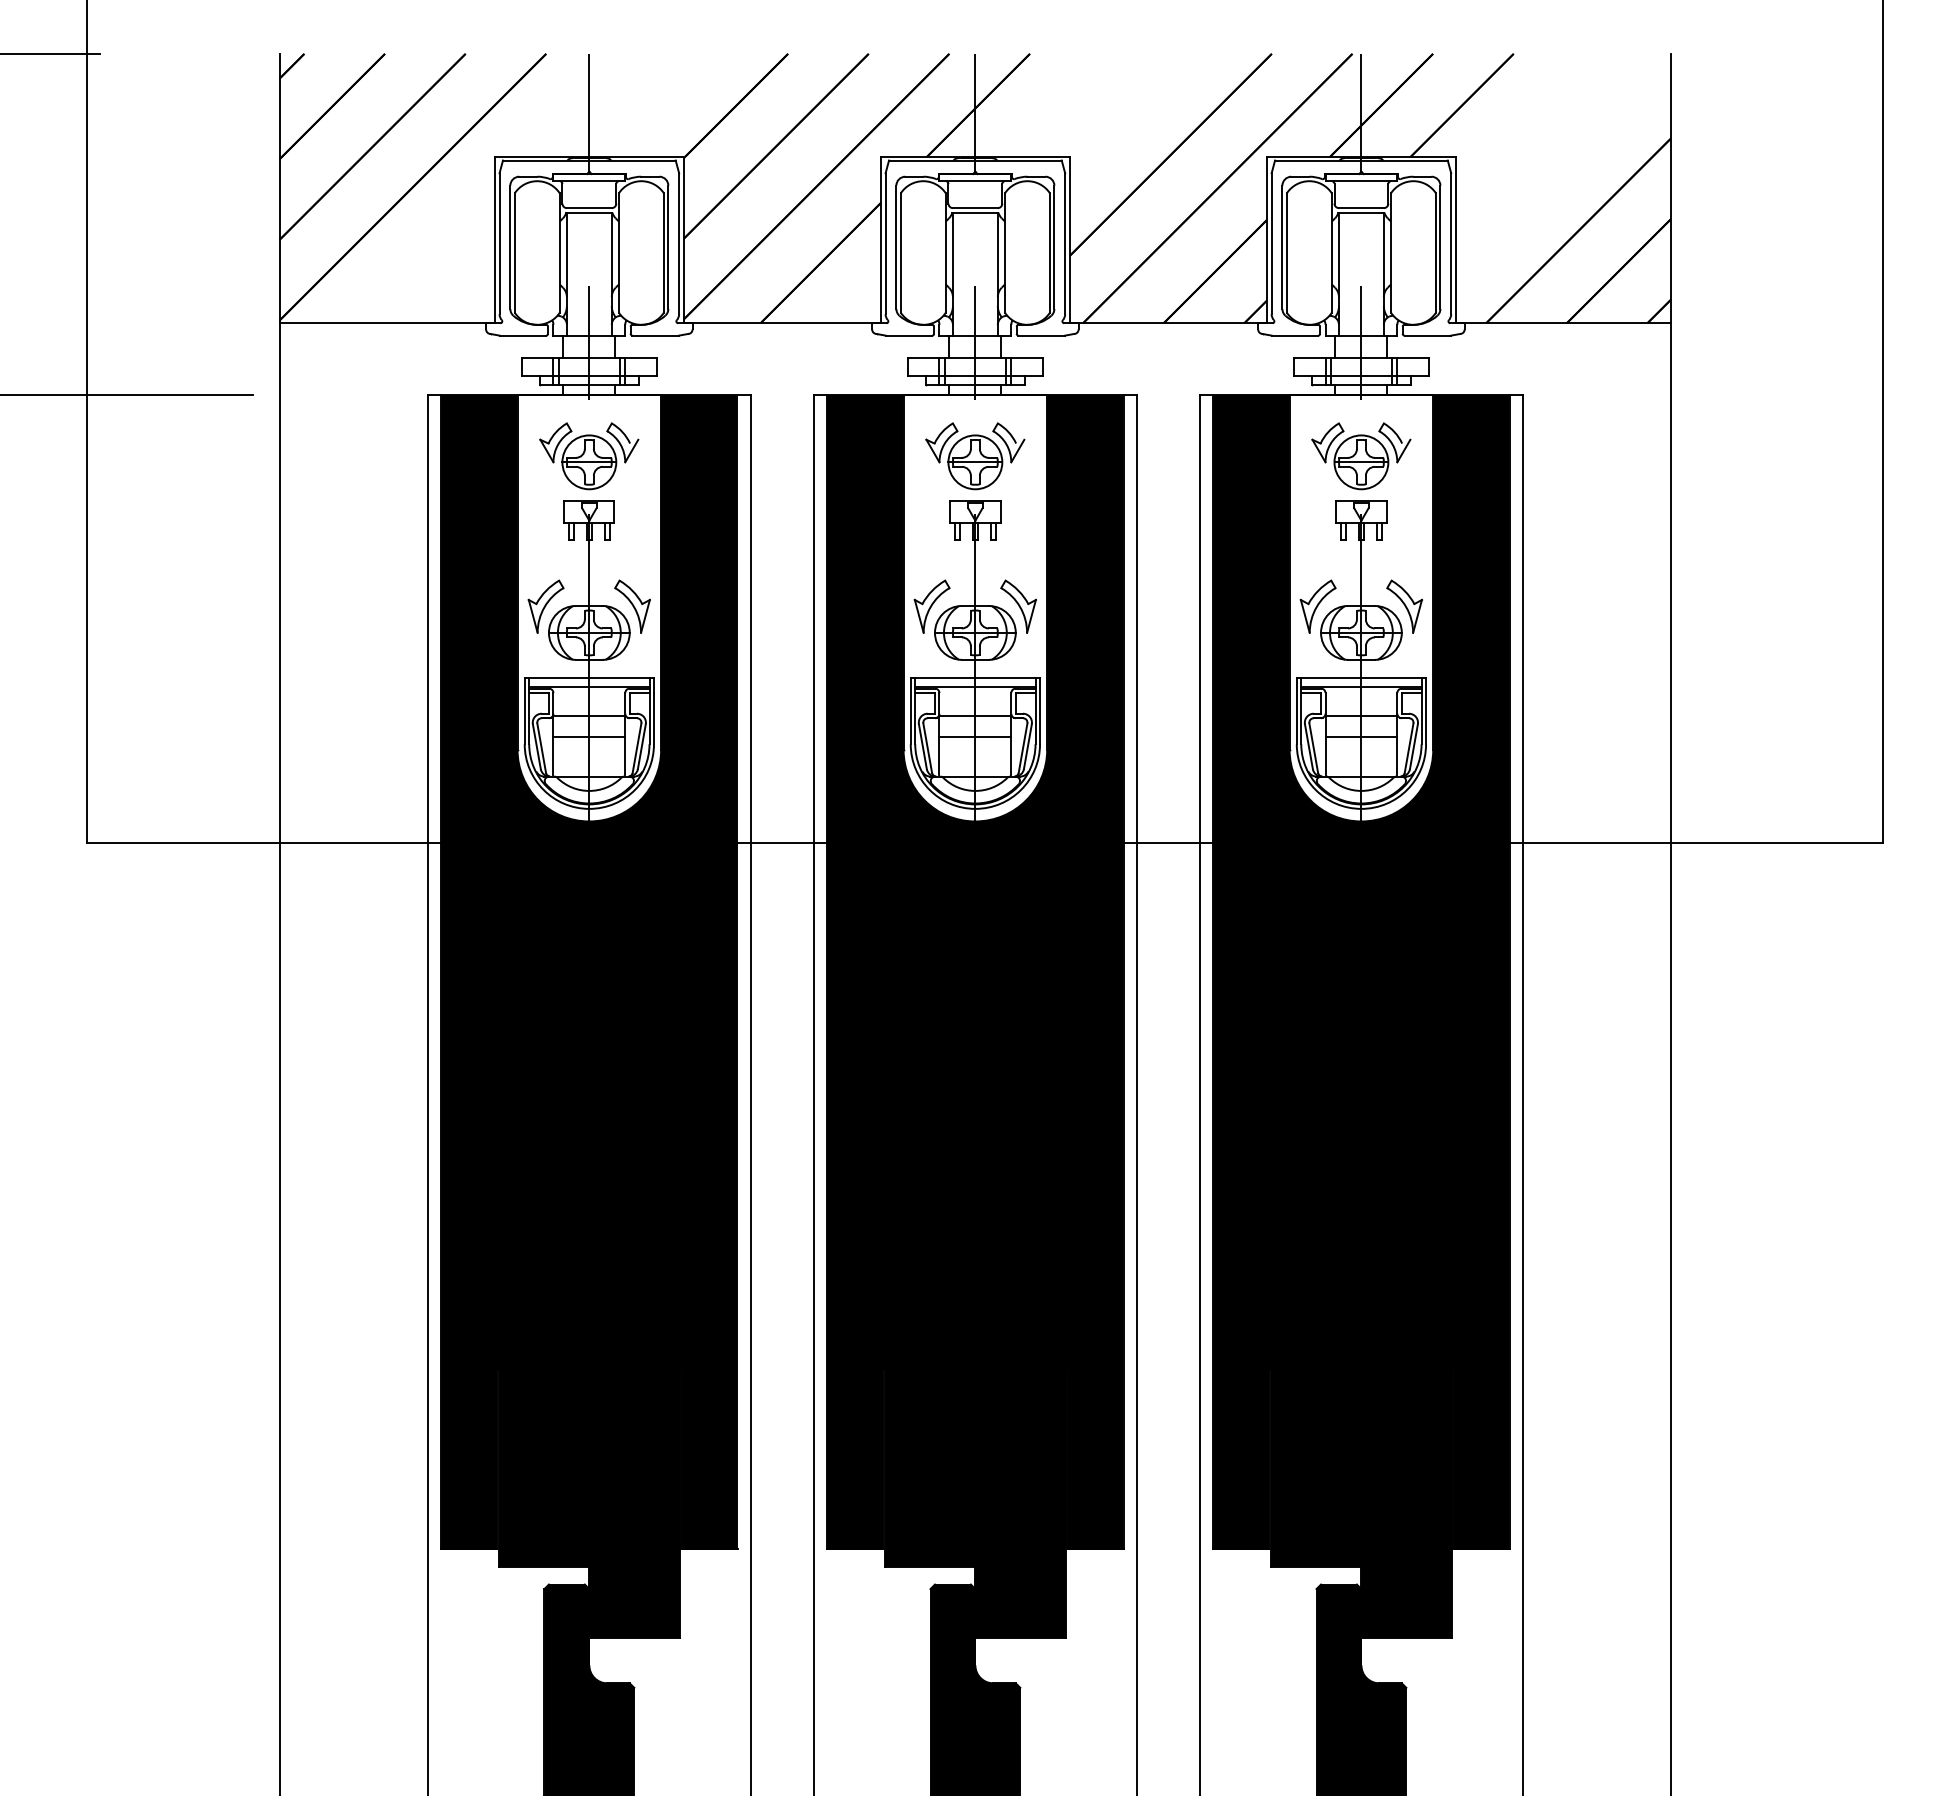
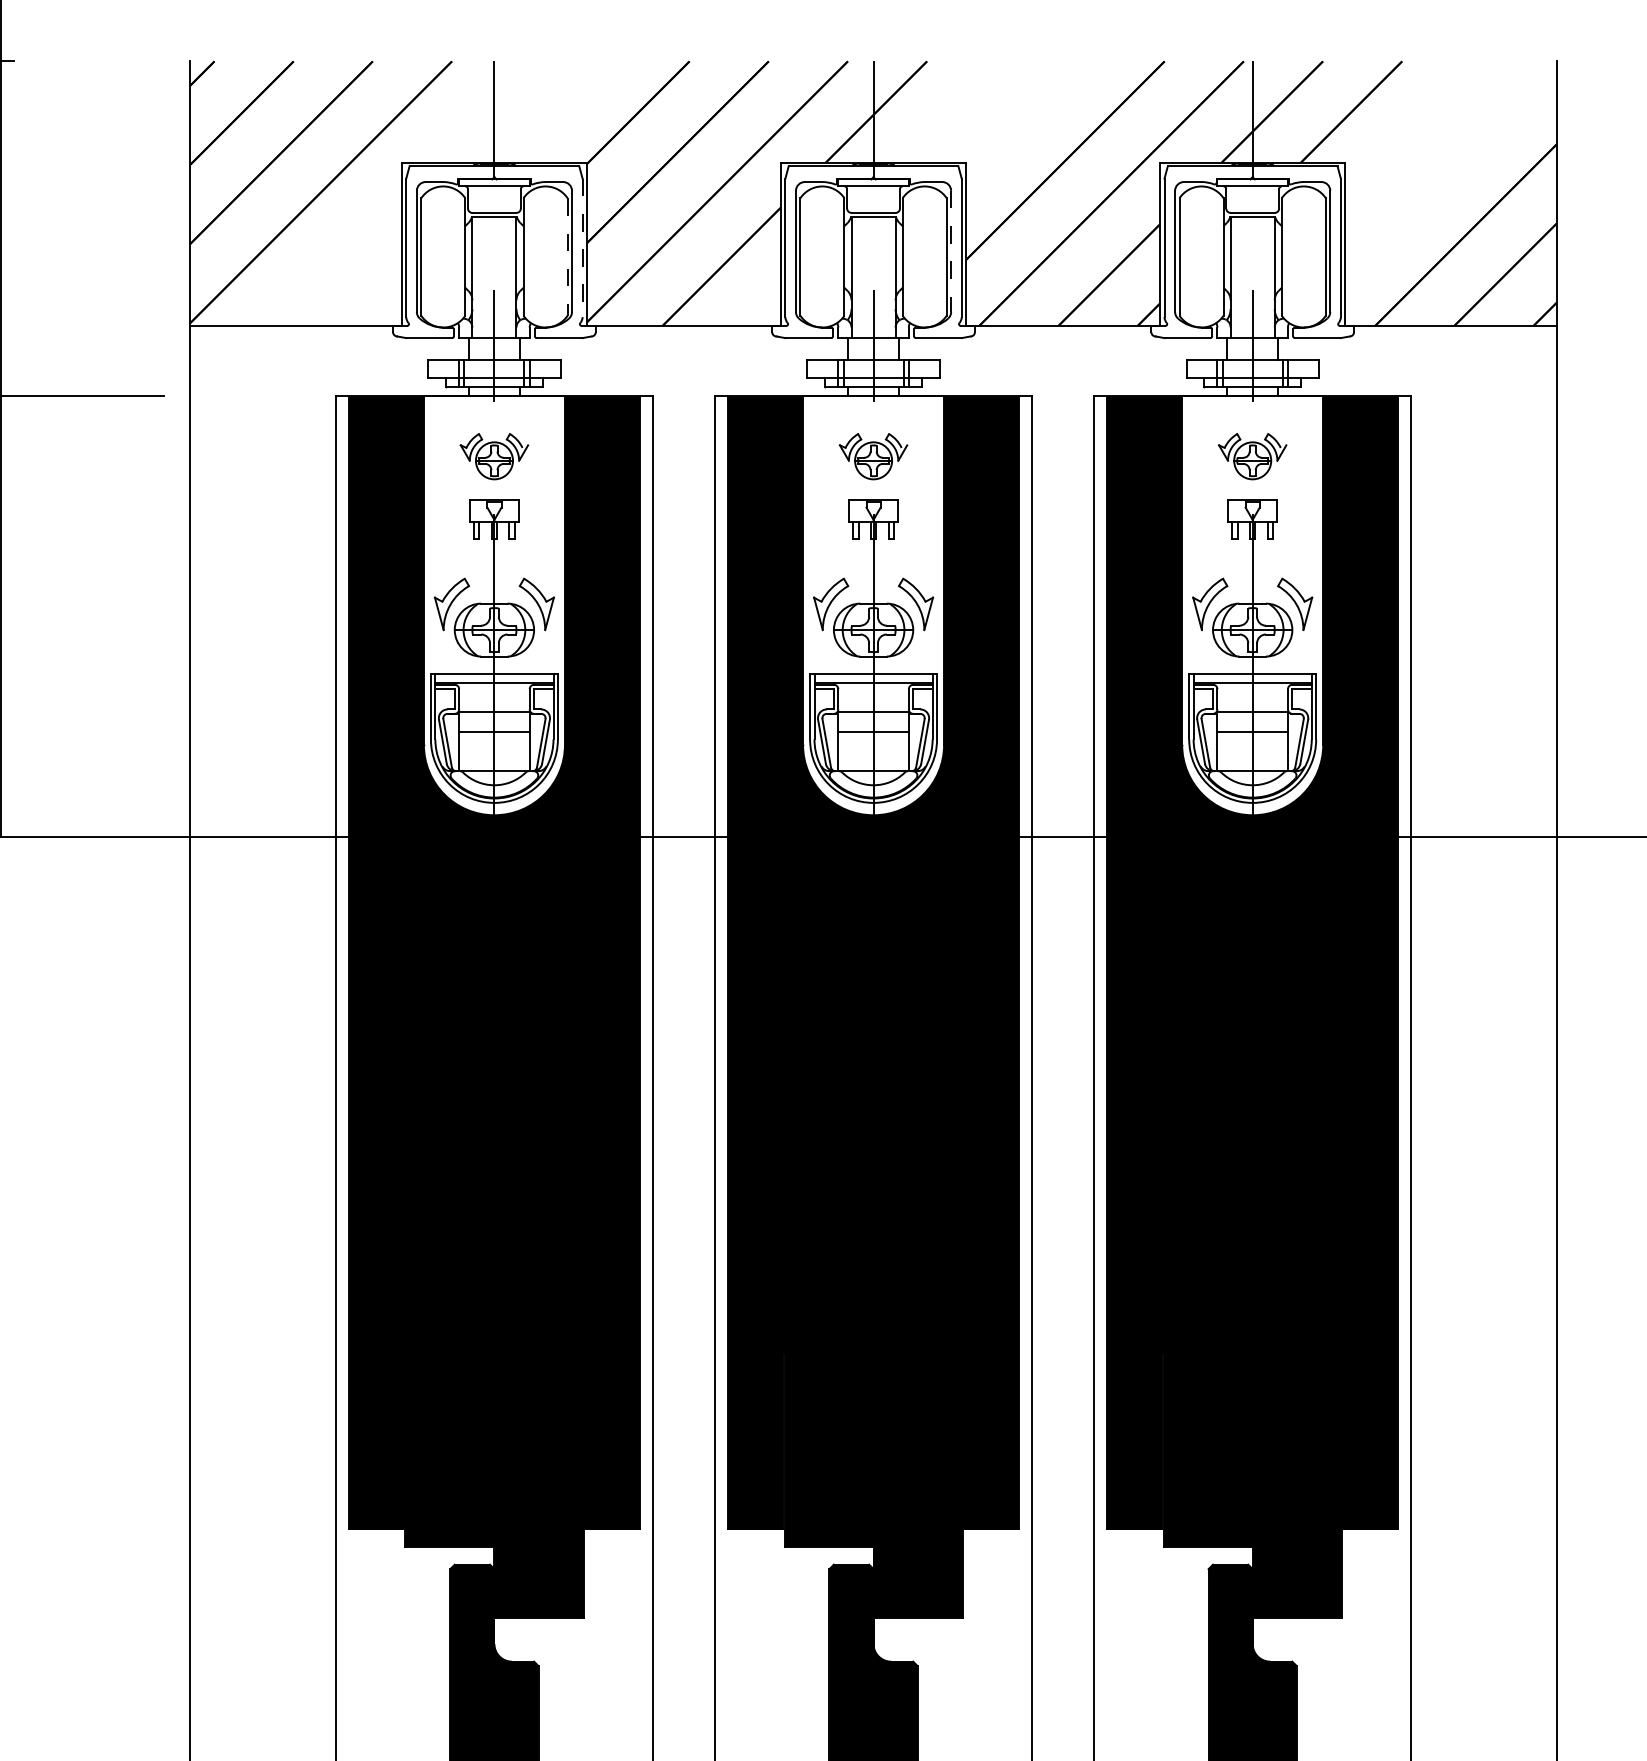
line: (679, 244) -> (582, 248), solid -> dashed
line: (1054, 247) -> (951, 251), solid -> dashed
line: (663, 253) -> (567, 257), solid -> dashed
part: (589, 456) -> (494, 456), size x0.7
part: (975, 456) -> (873, 456), size x0.7
part: (1361, 456) -> (1252, 456), size x0.7

